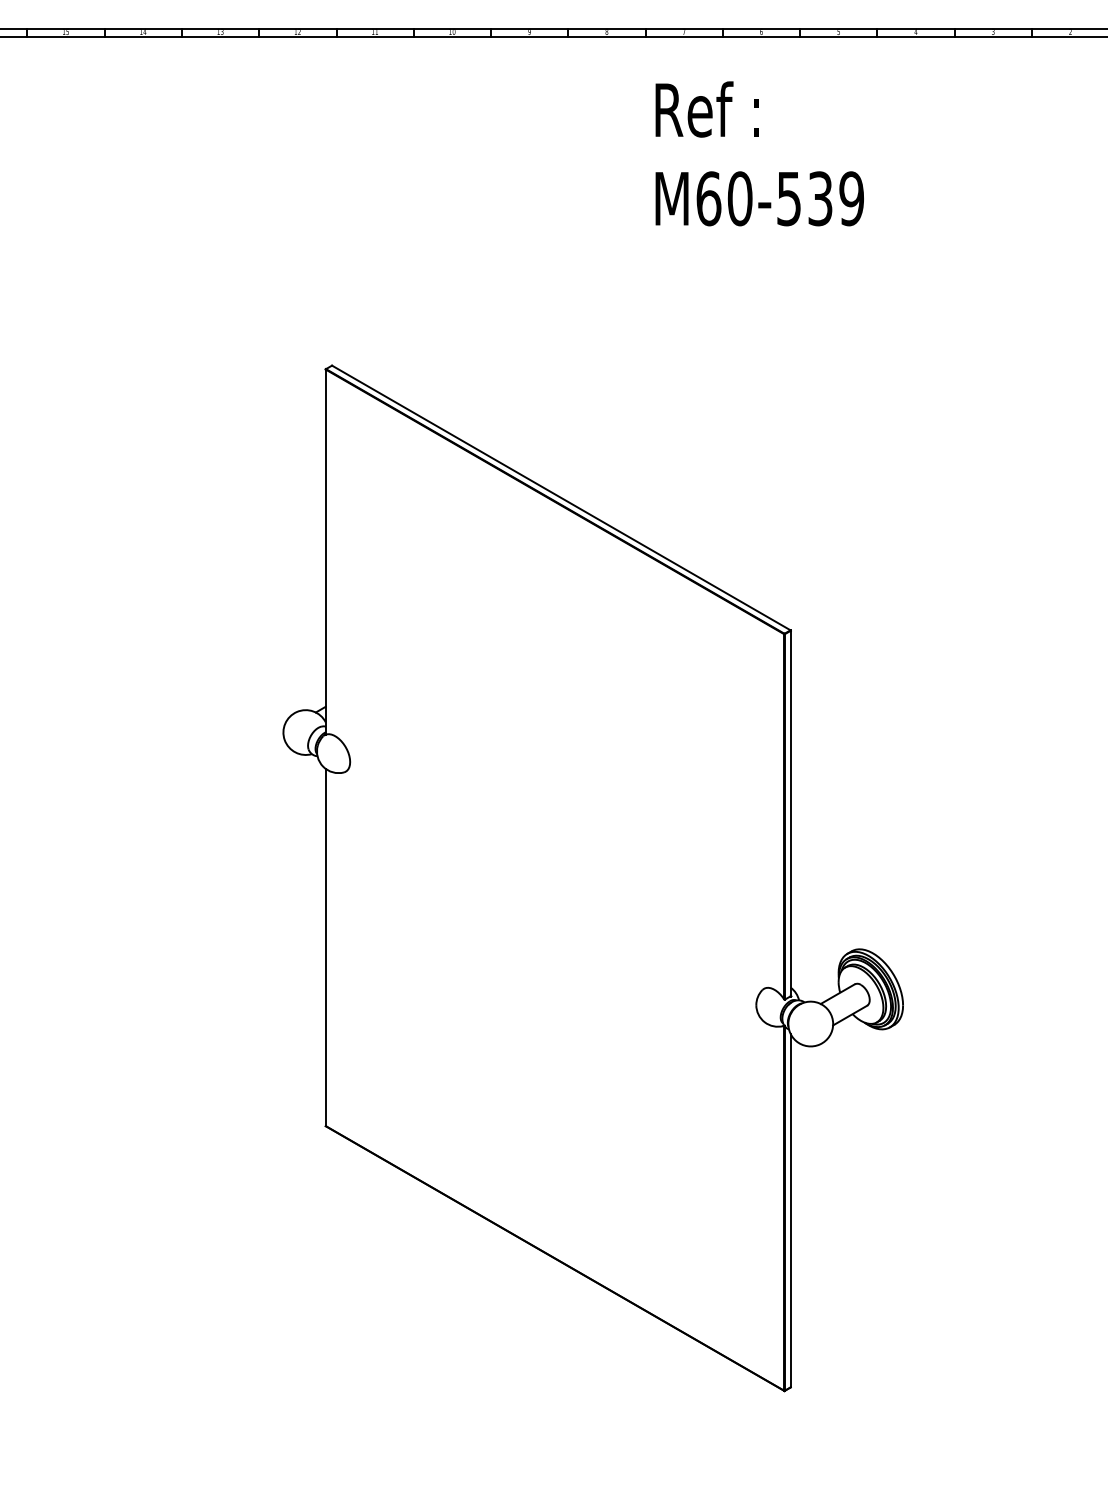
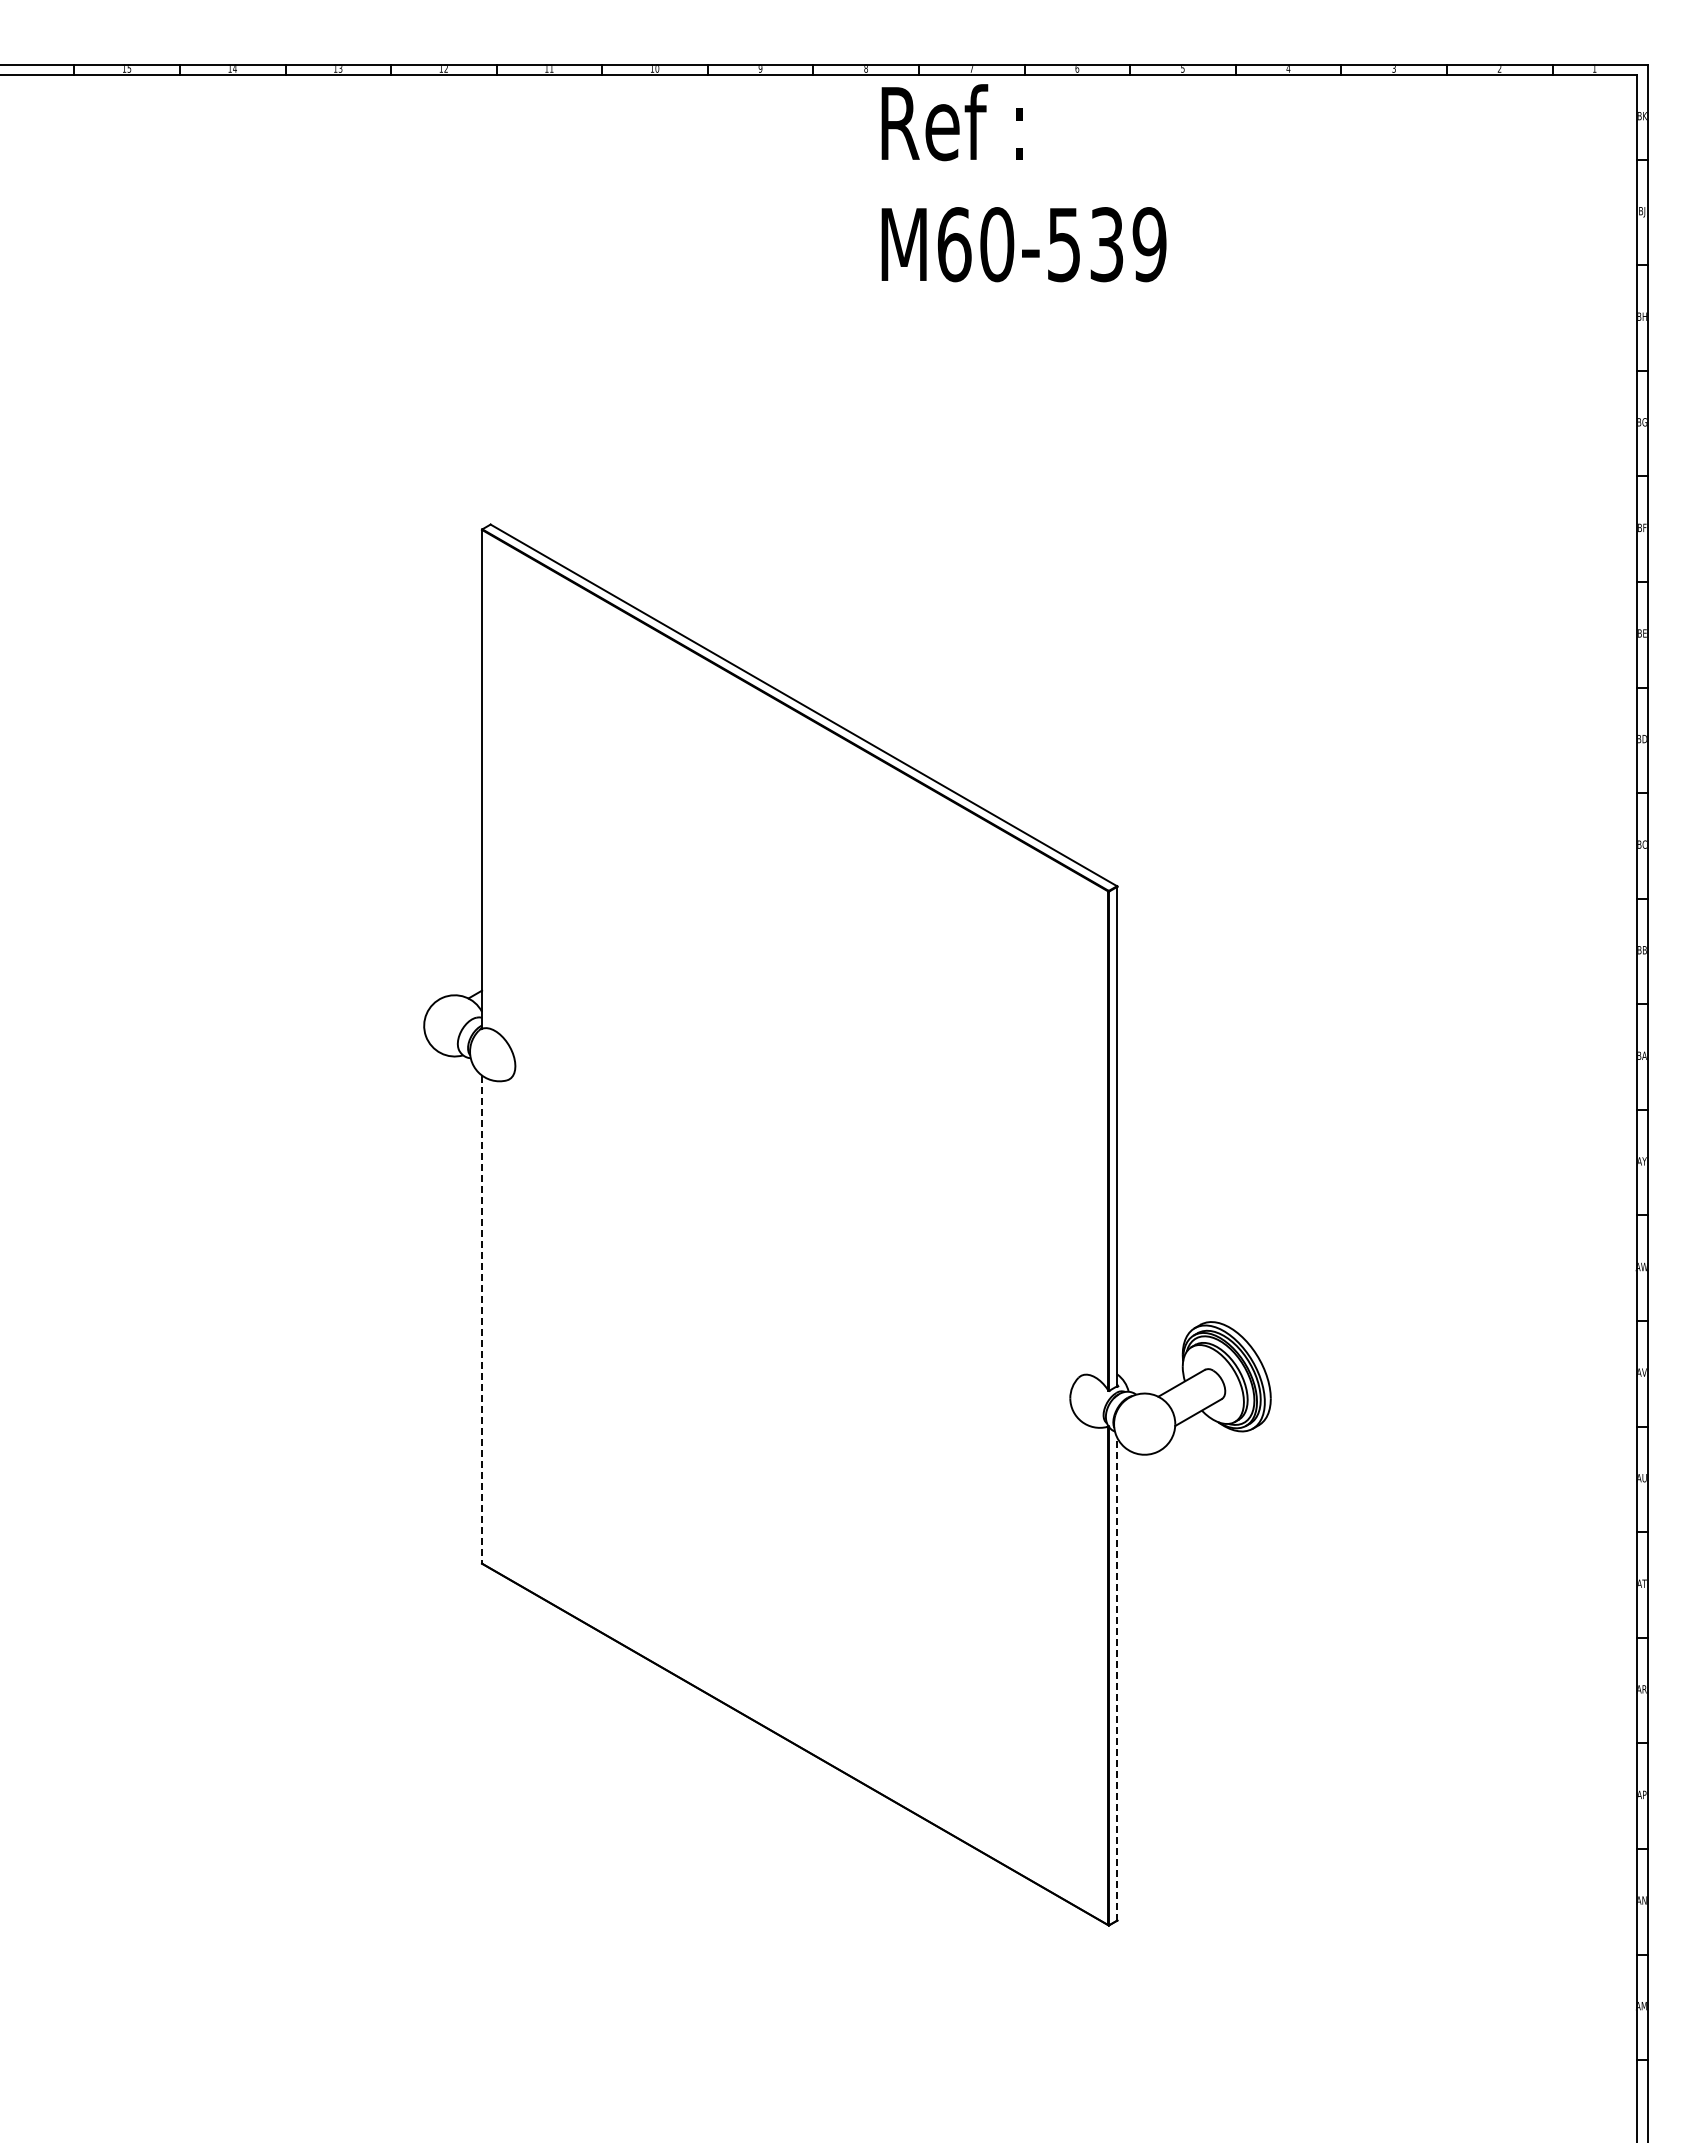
text: (759, 154) -> (1023, 183), moved
line: (326, 948) -> (482, 1320), solid -> dashed
line: (790, 1210) -> (1117, 1678), solid -> dashed

